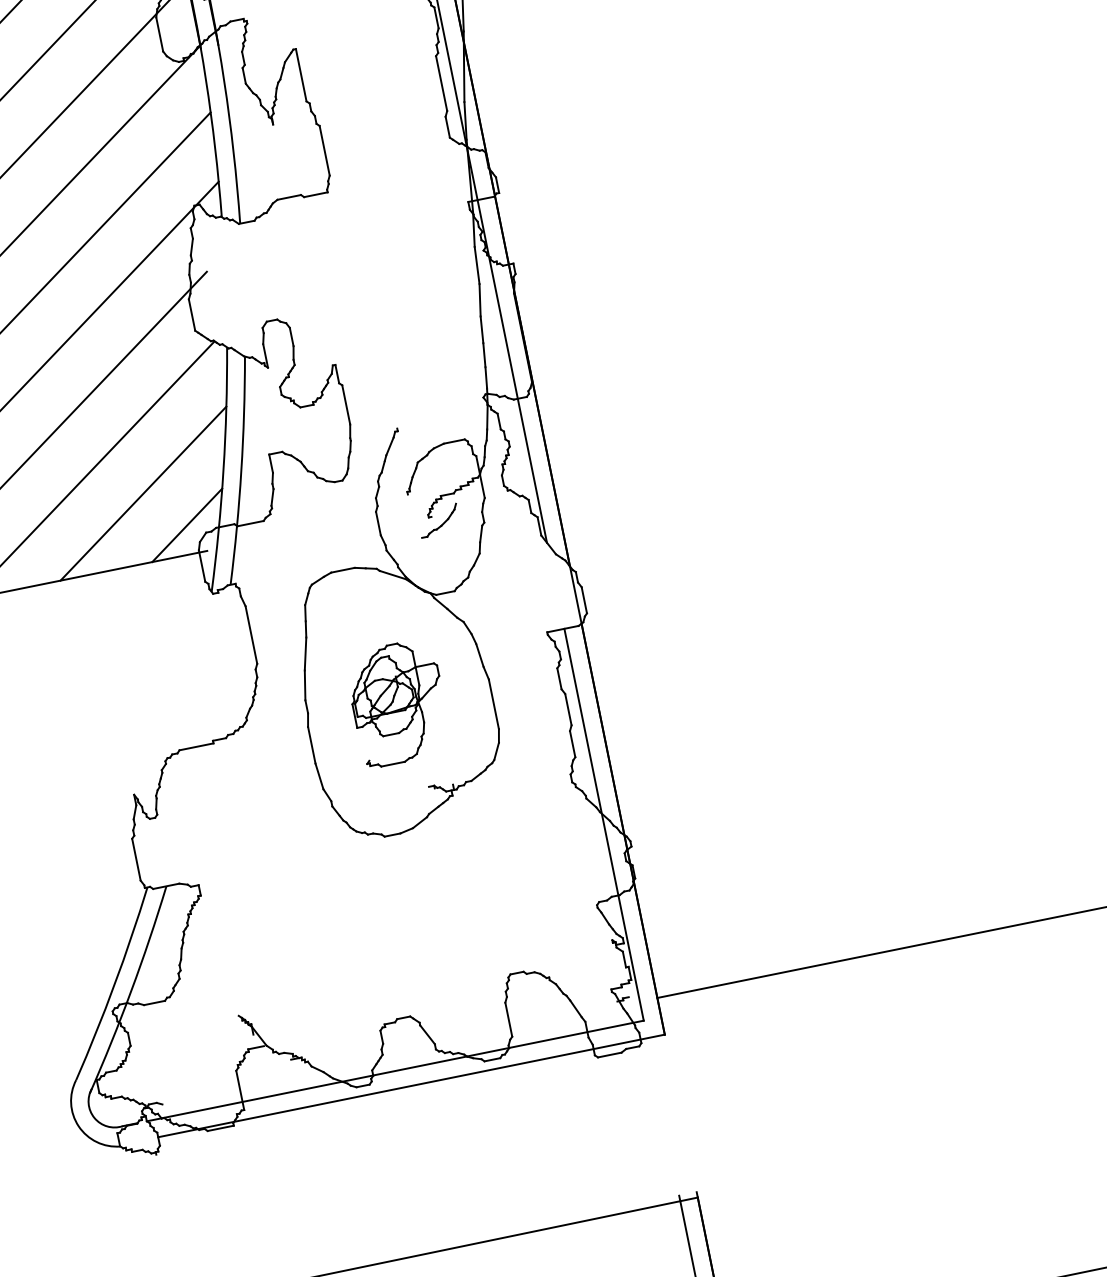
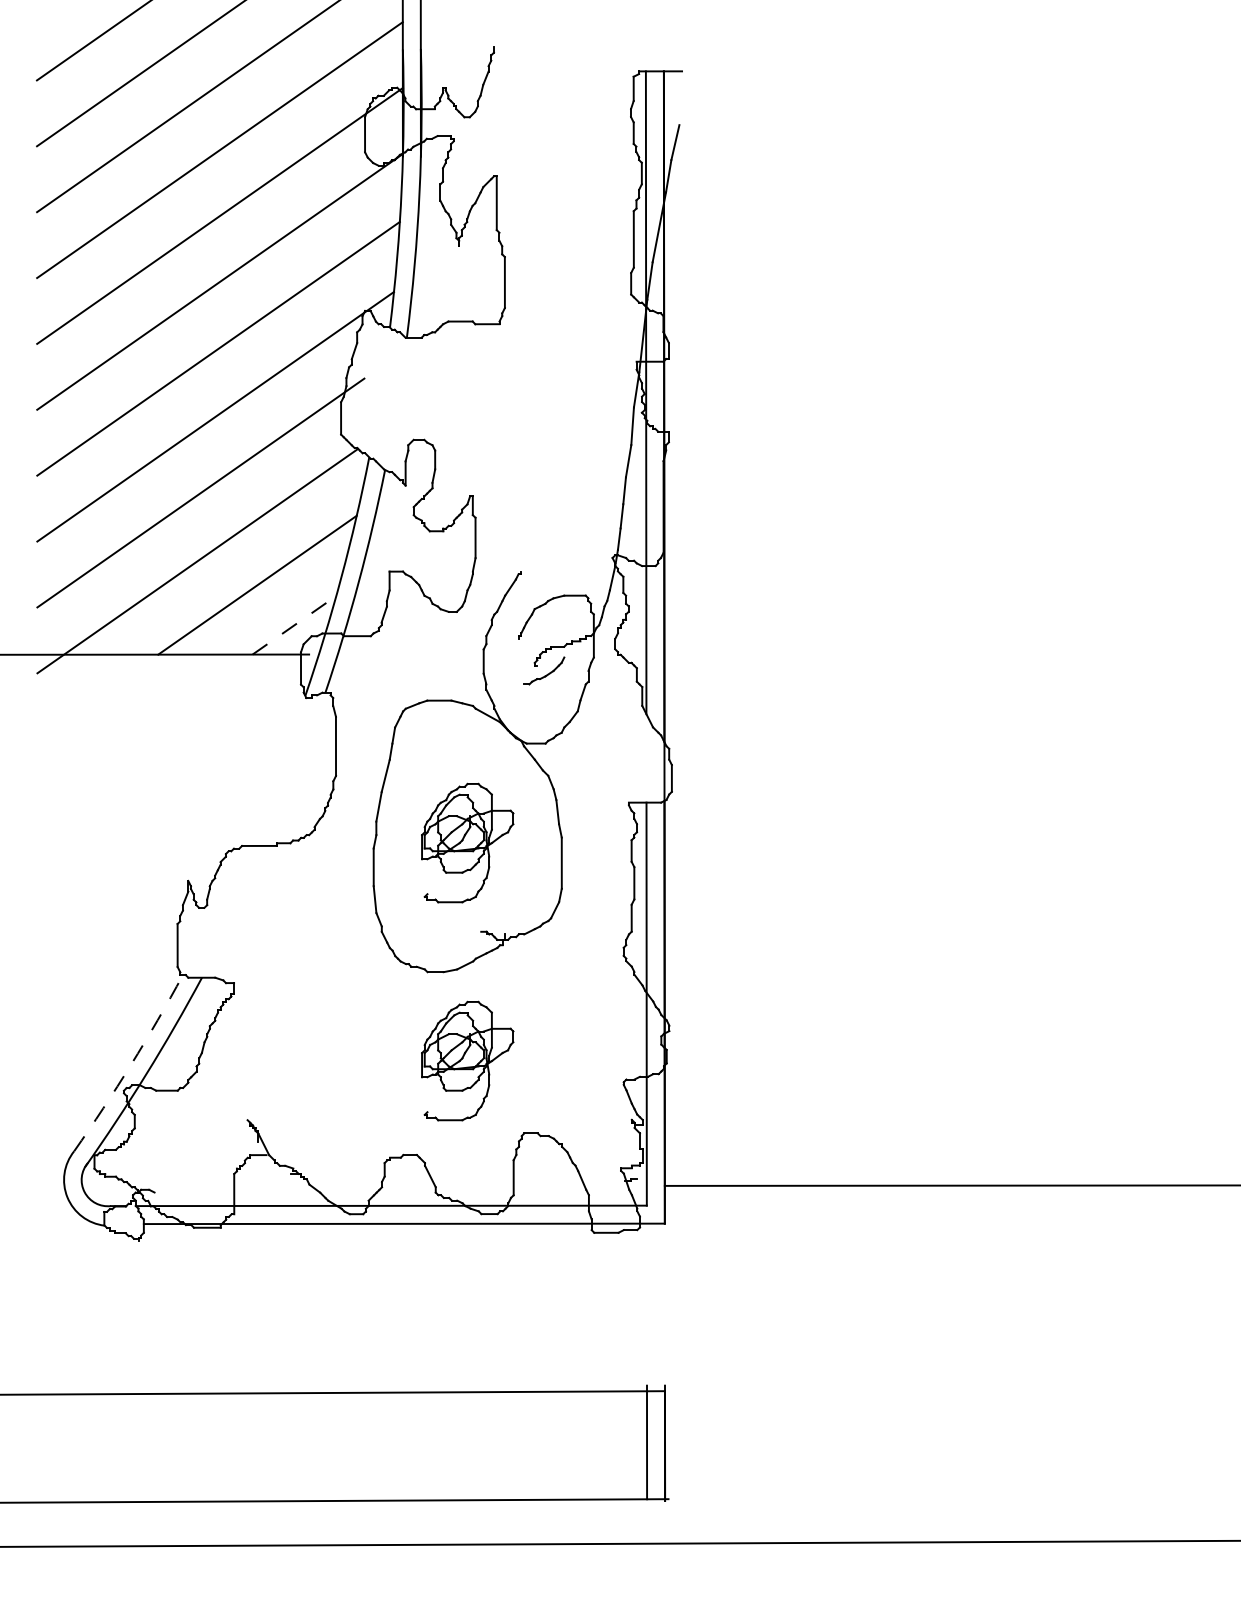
line: (187, 525) -> (294, 625), solid -> dashed
part: (440, 914) -> (467, 1060), added
arc: (114, 984) -> (131, 1064), solid -> dashed

